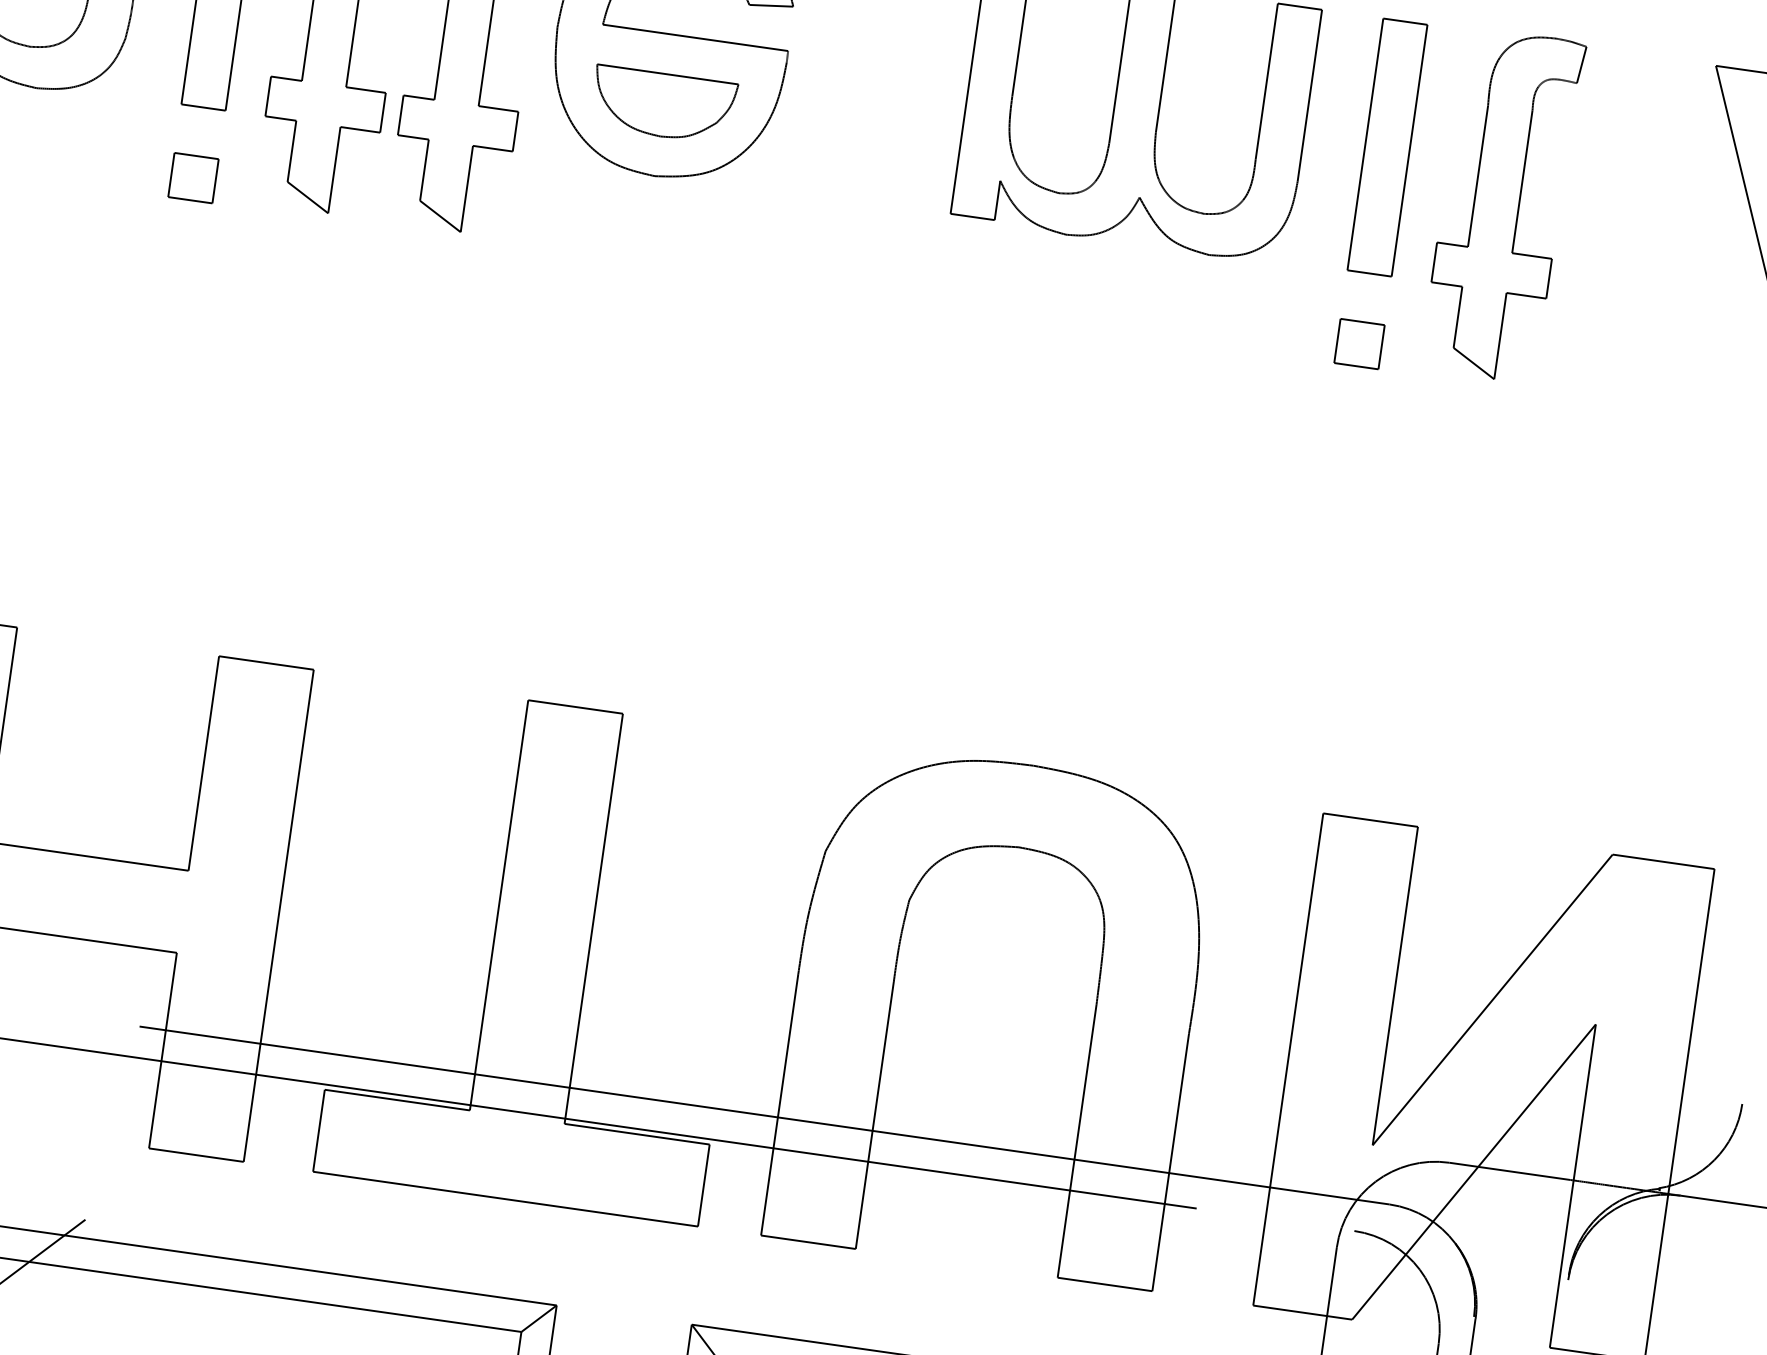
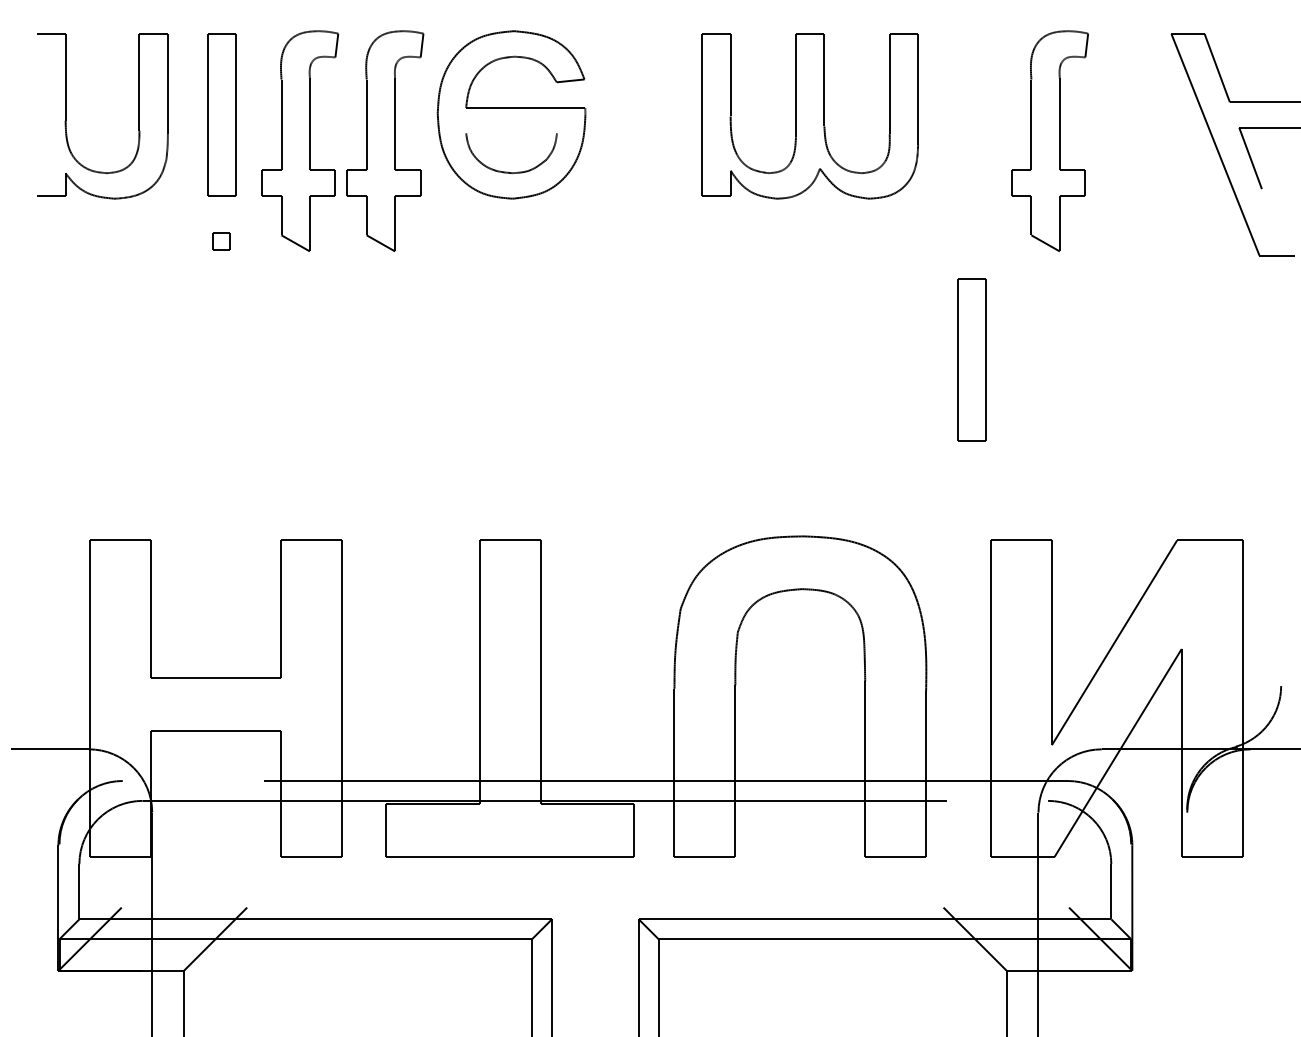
line: (667, 74) -> (511, 133), removed
part: (1387, 146) -> (971, 359), moved
part: (192, 178) -> (221, 241), size x0.6
part: (1359, 344) -> (971, 241), removed

